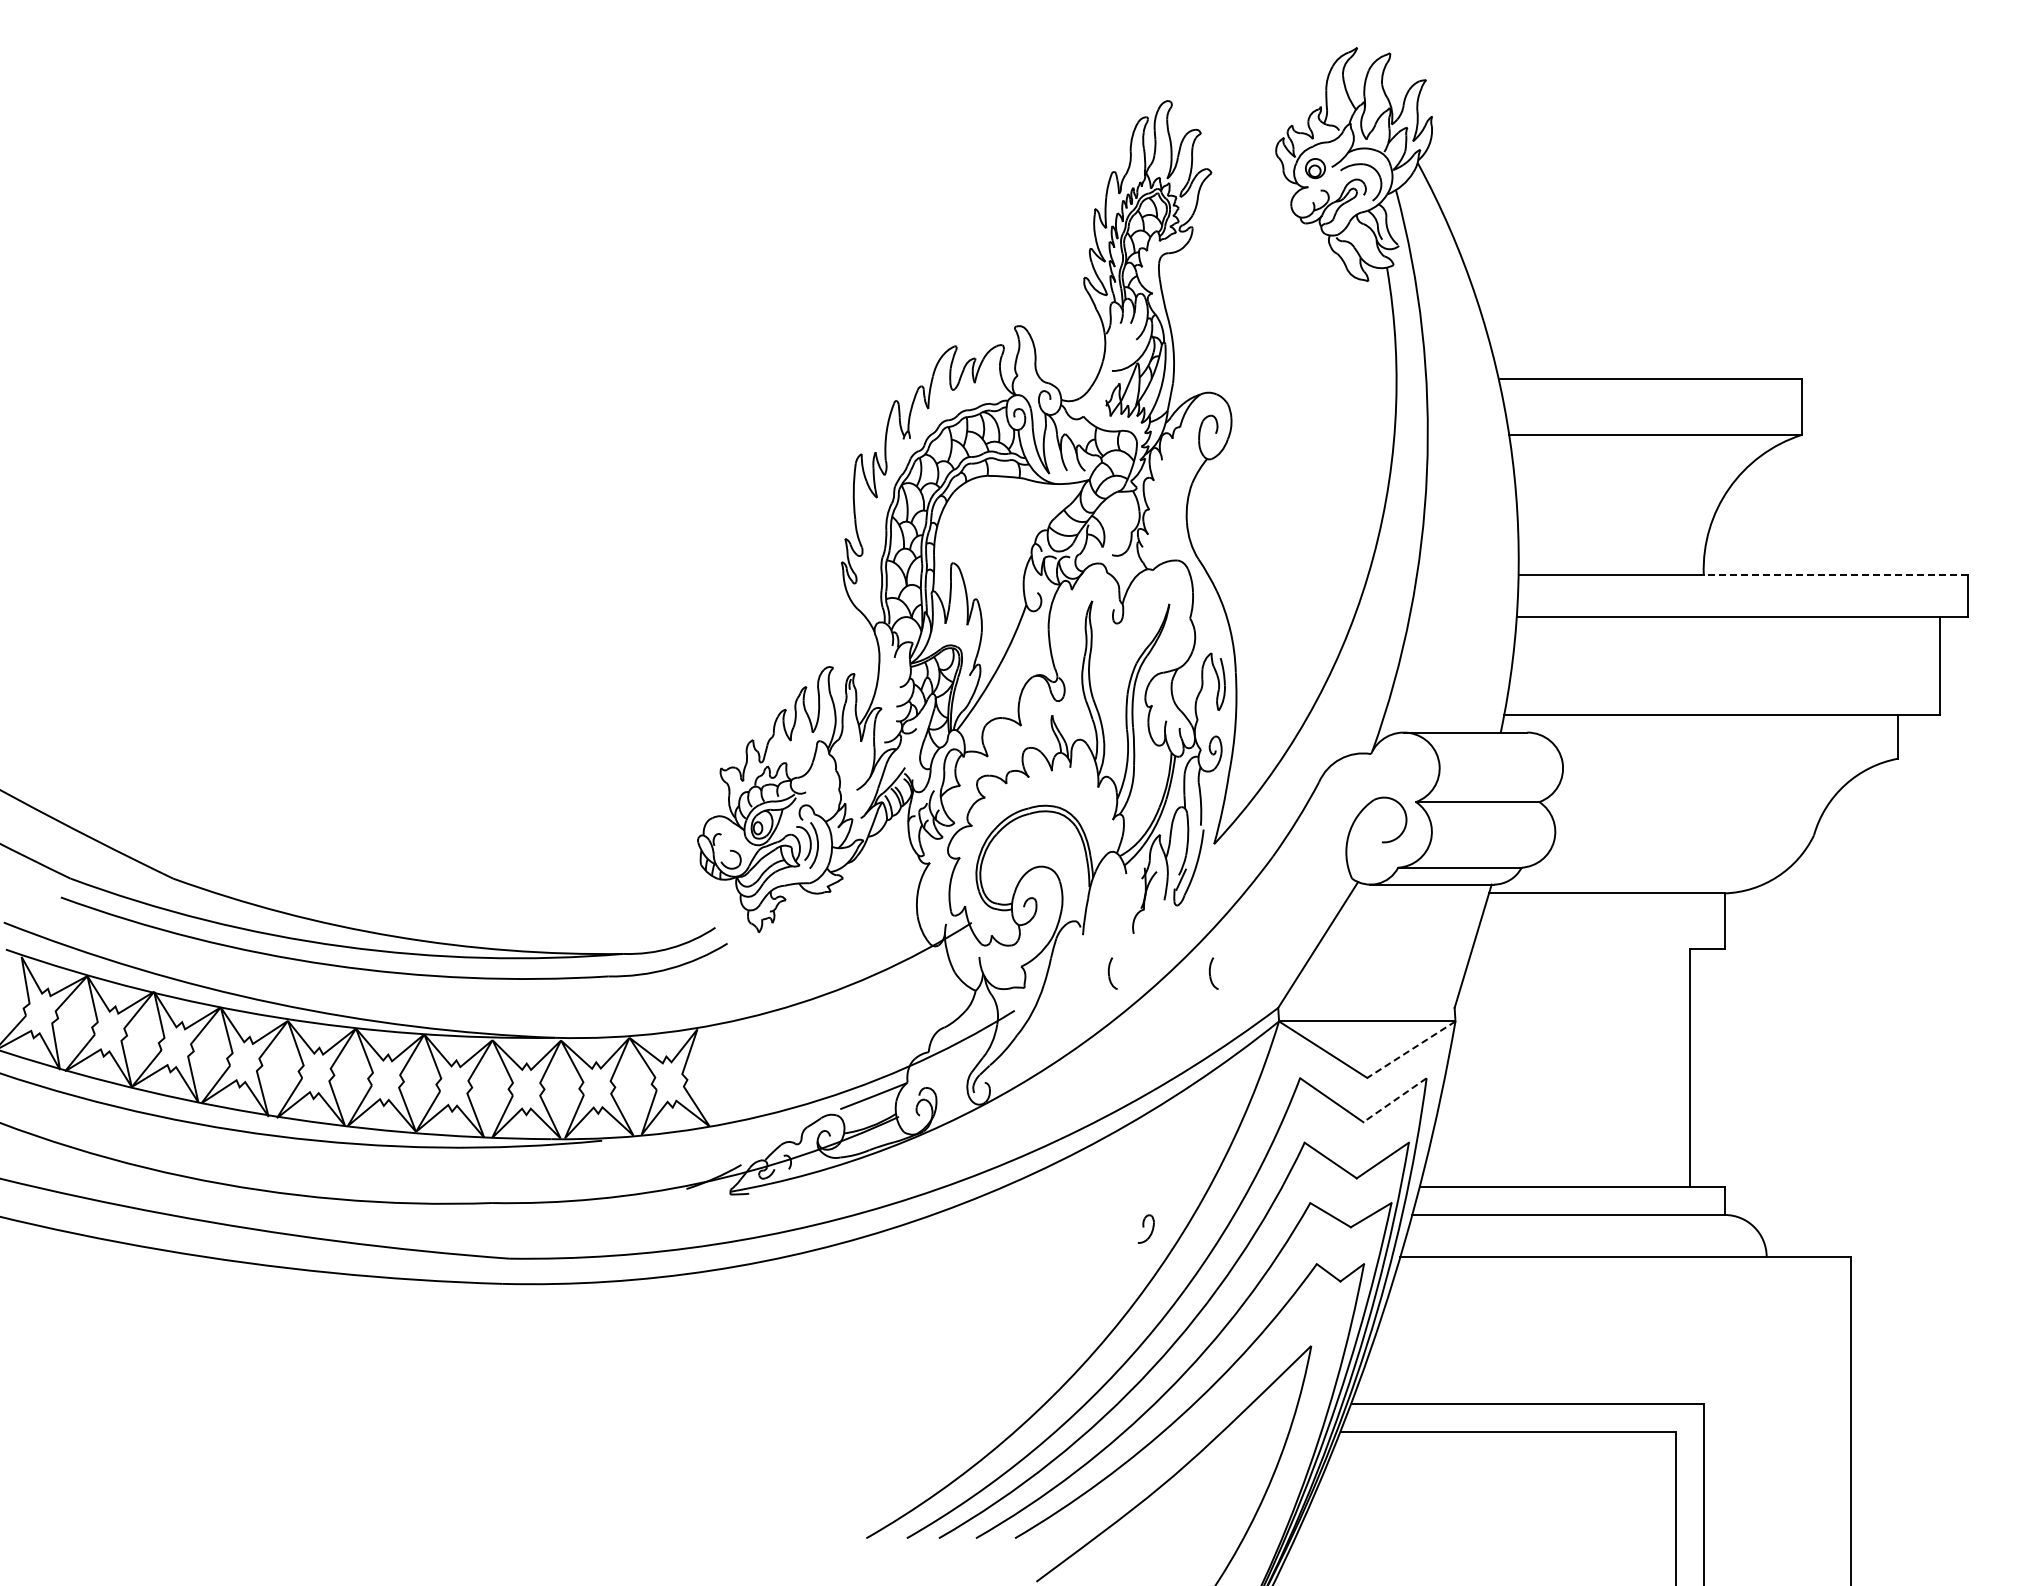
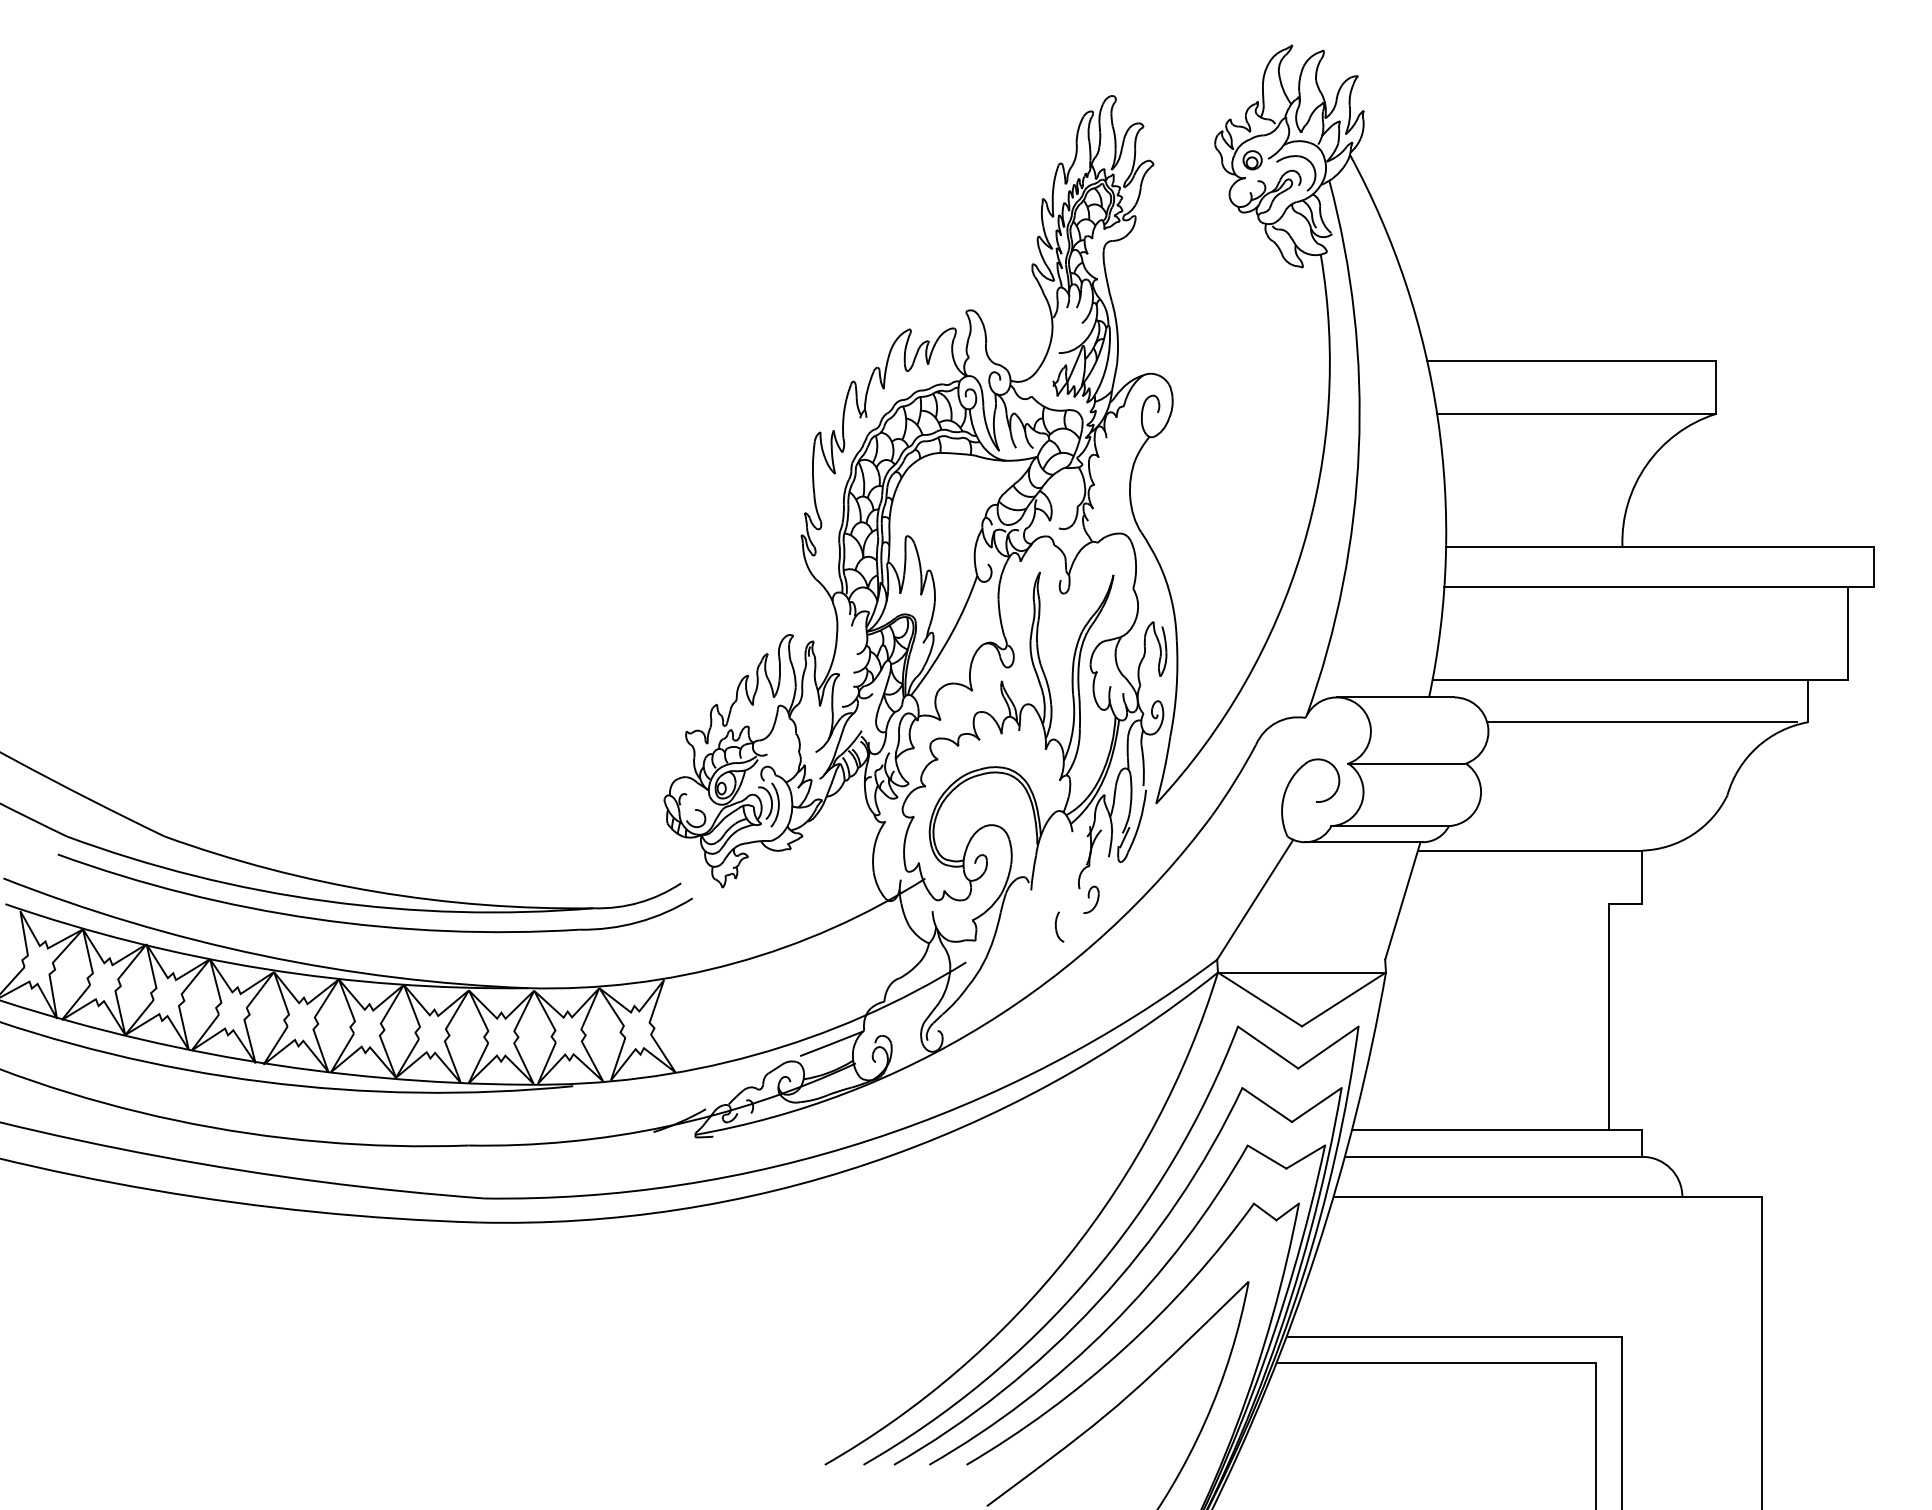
line: (1835, 574) -> (1747, 546), dashed -> solid
line: (1724, 758) -> (1642, 722), added
part: (1213, 973) -> (1155, 926), removed
line: (1410, 1049) -> (1343, 999), dashed -> solid
line: (1395, 1100) -> (1328, 1047), dashed -> solid
part: (1145, 1228) -> (1090, 899), moved

